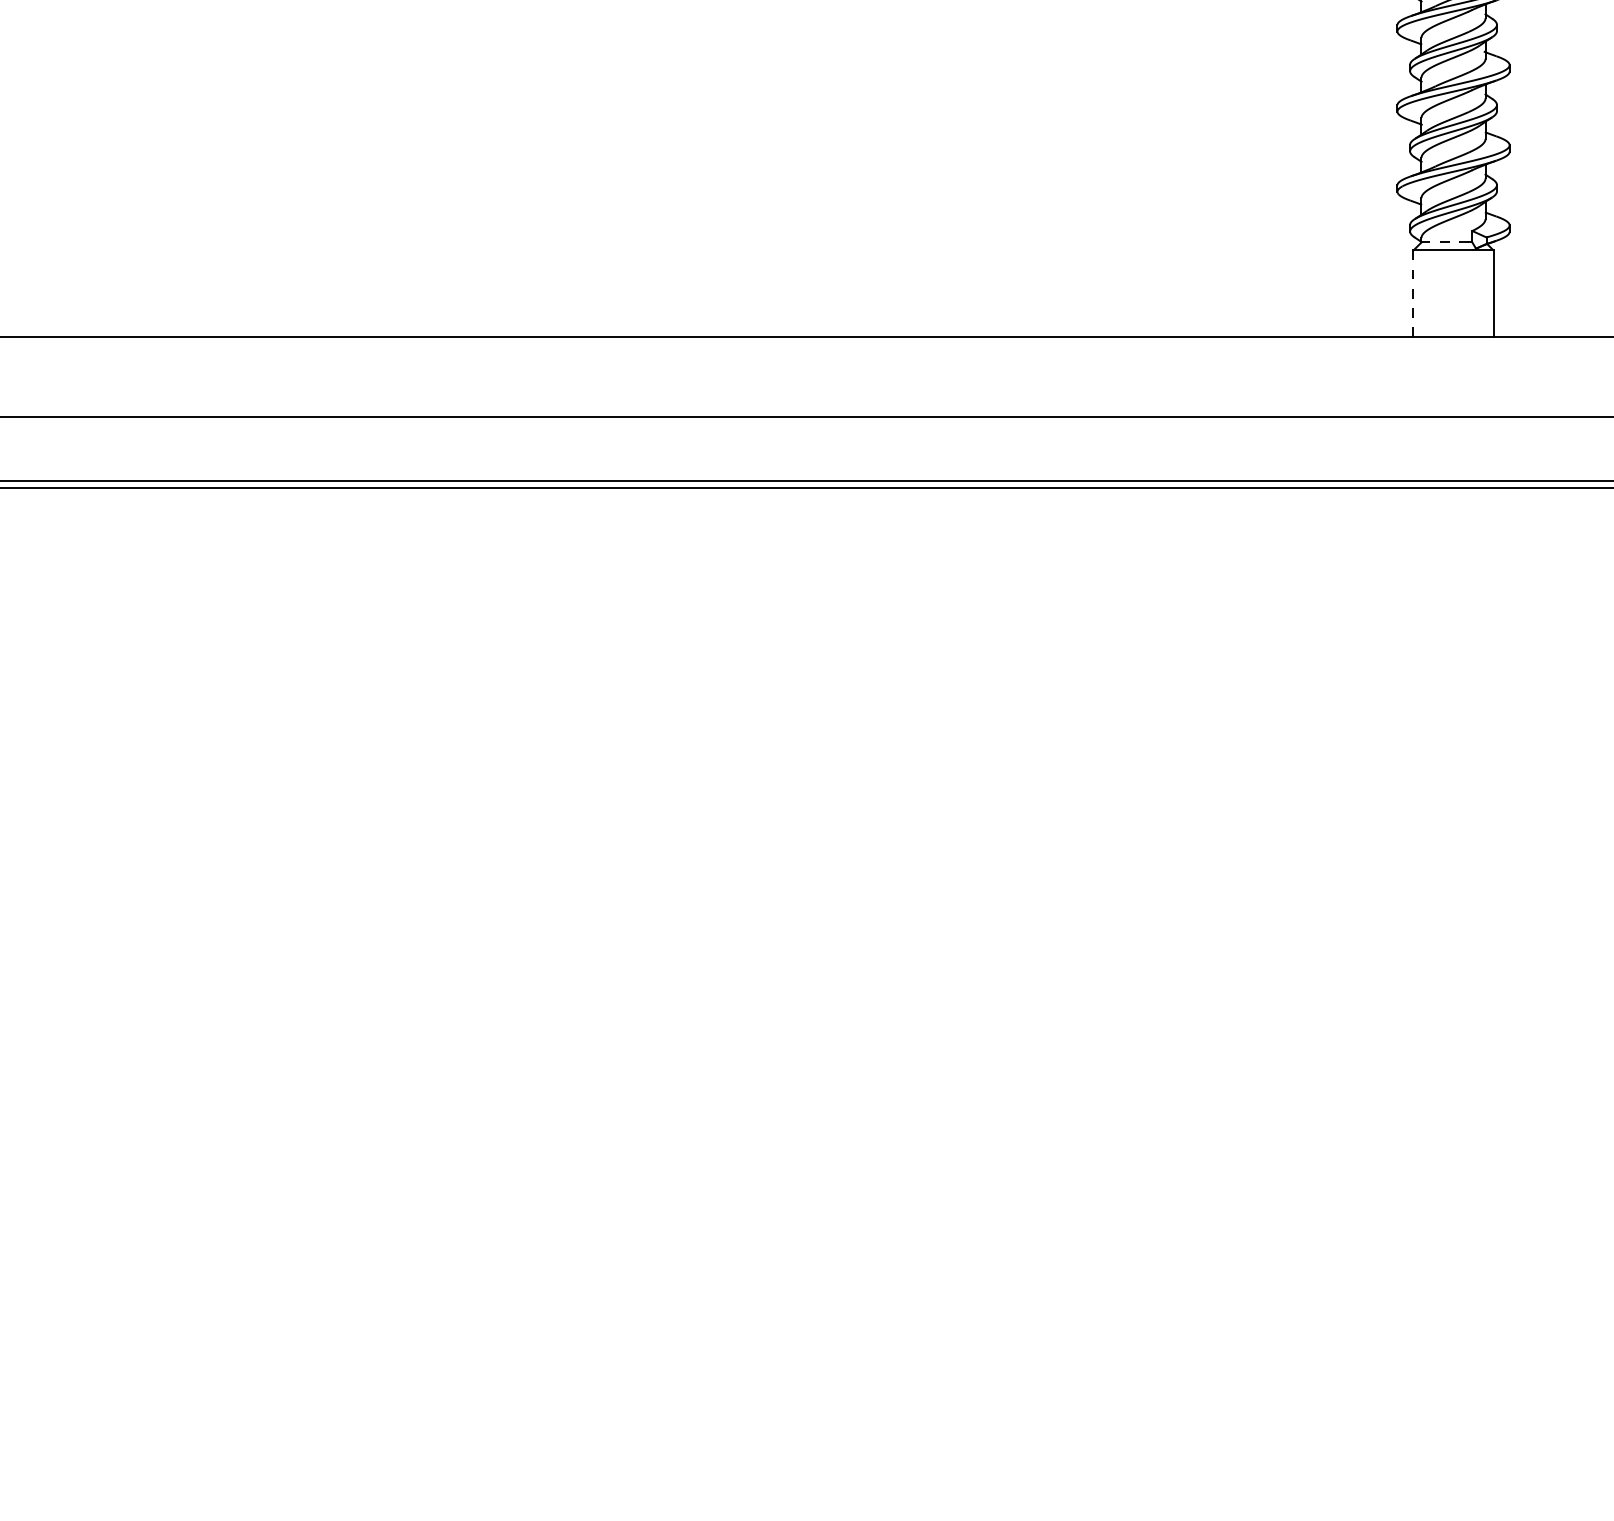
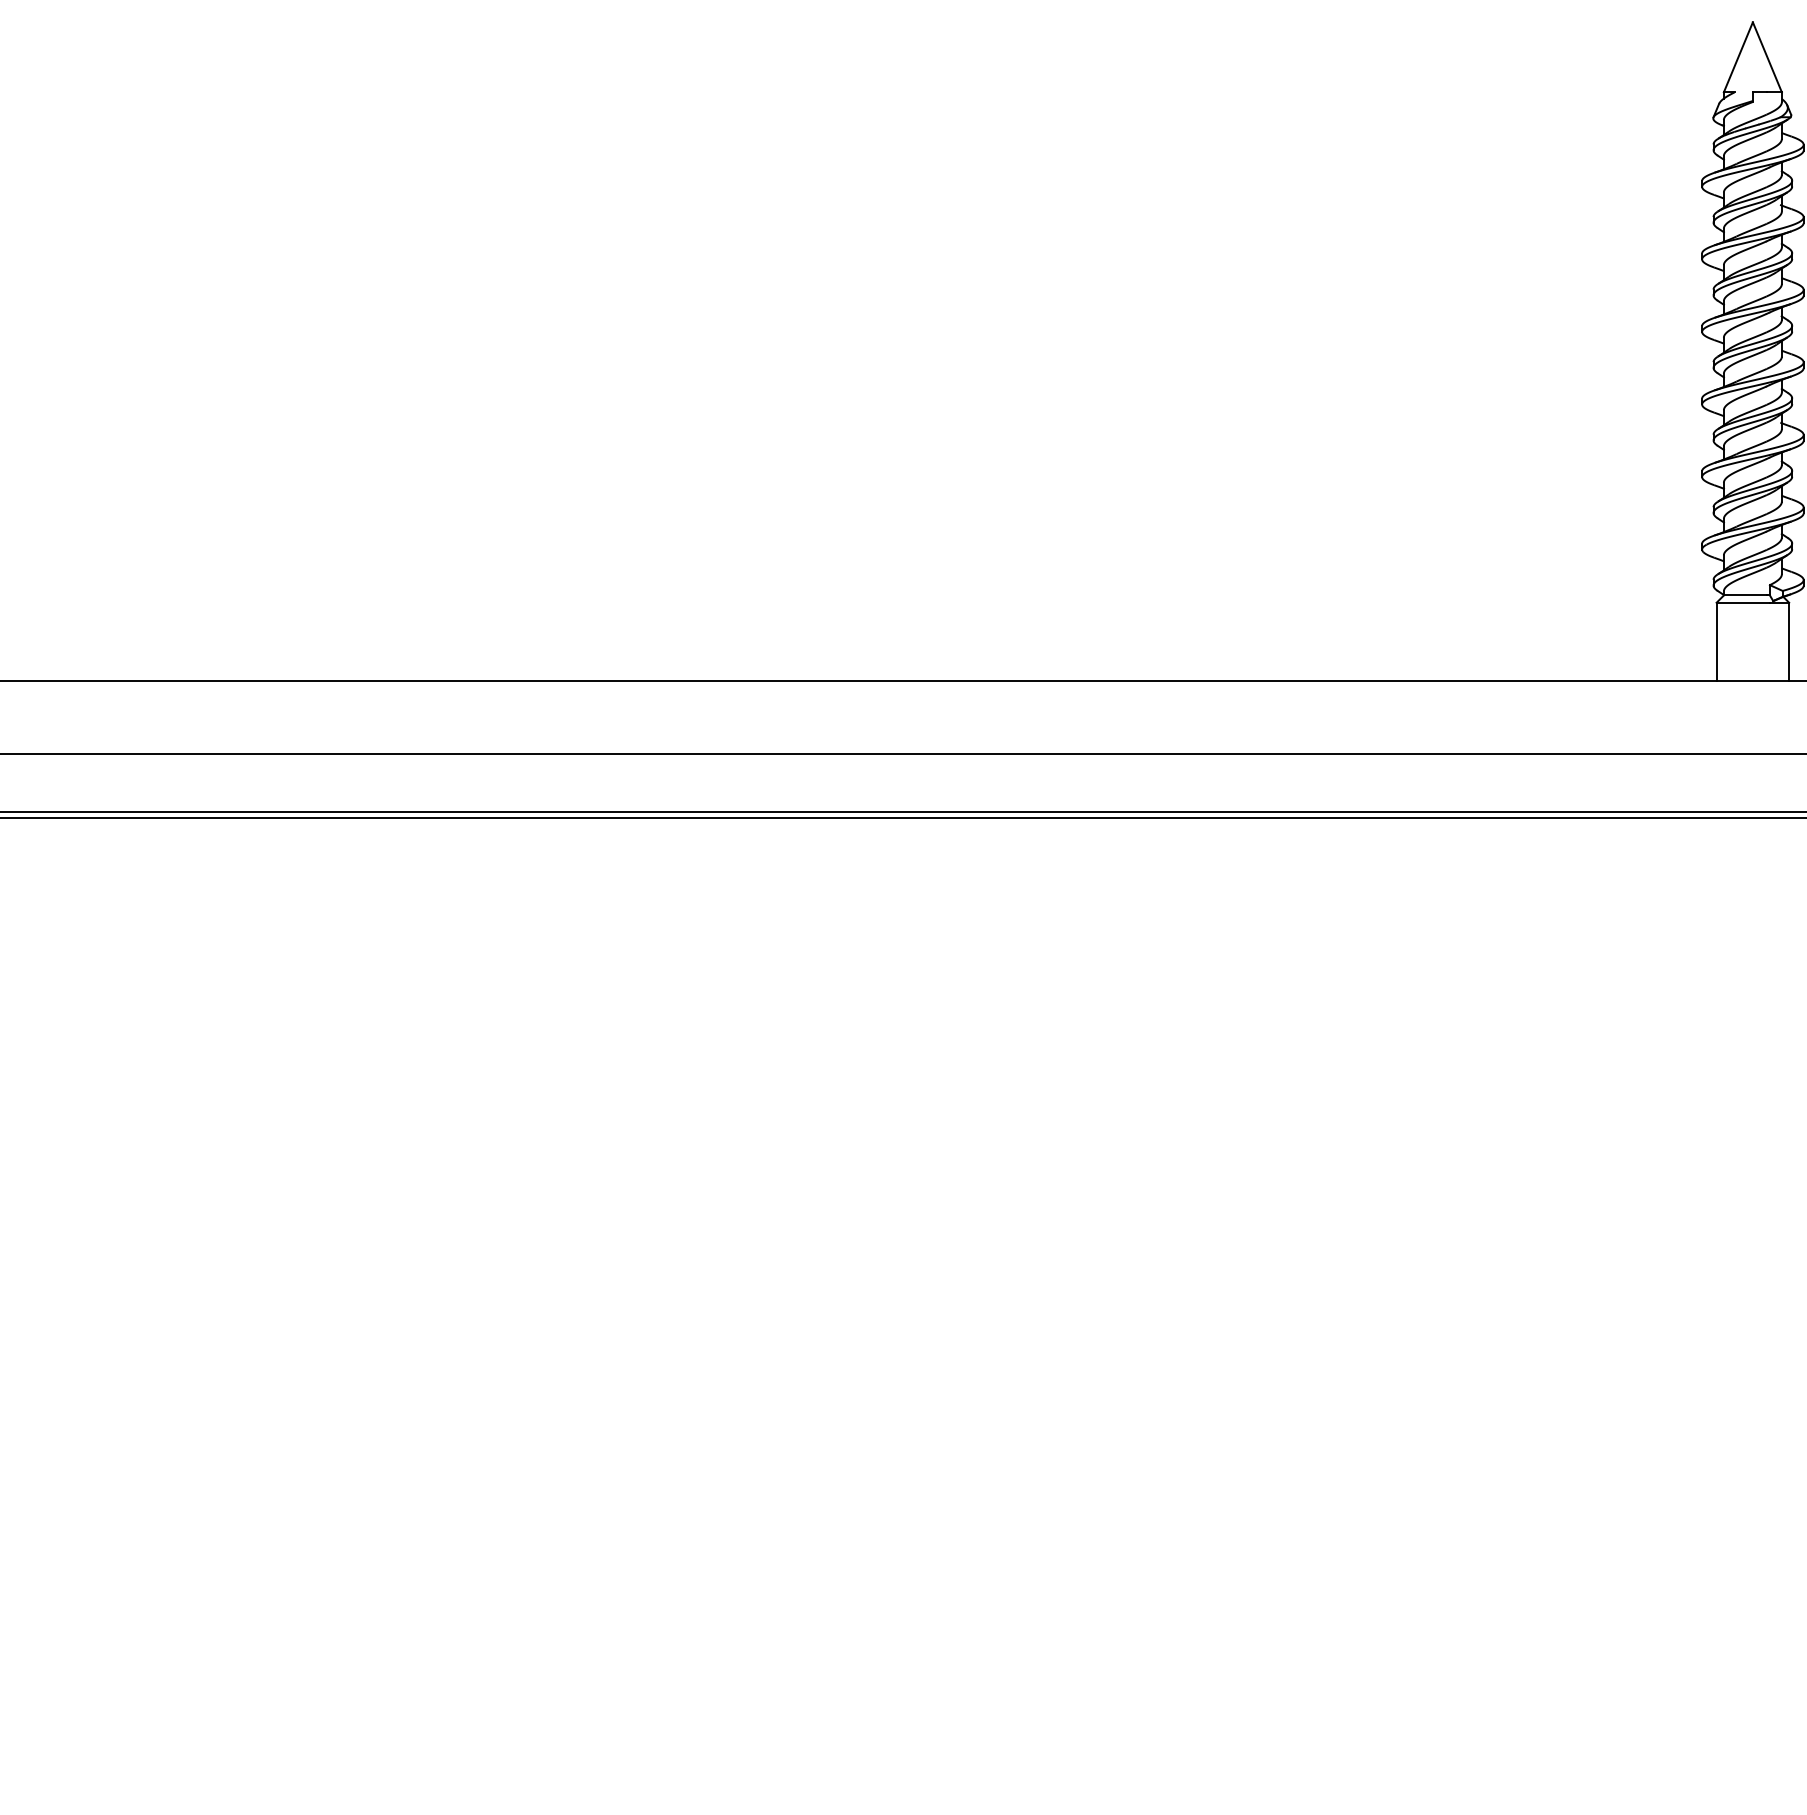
line: (1444, 242) -> (1744, 595), dashed -> solid
line: (1413, 293) -> (1716, 641), dashed -> solid

